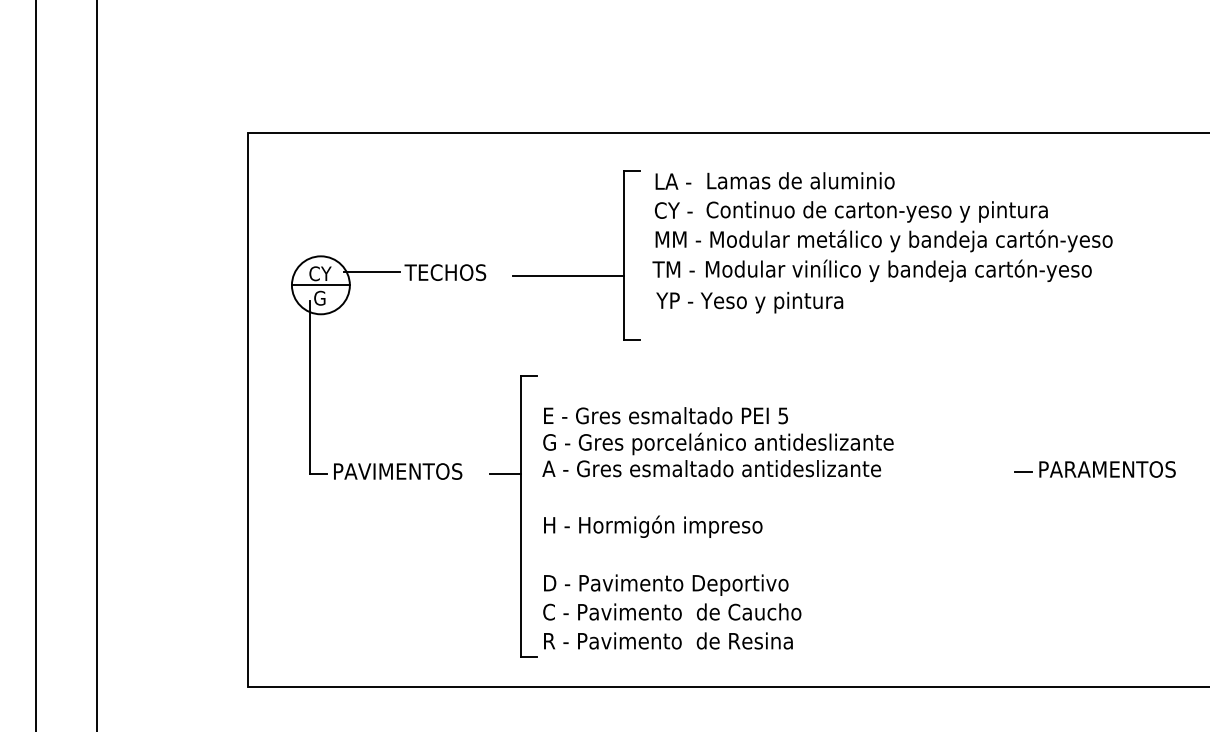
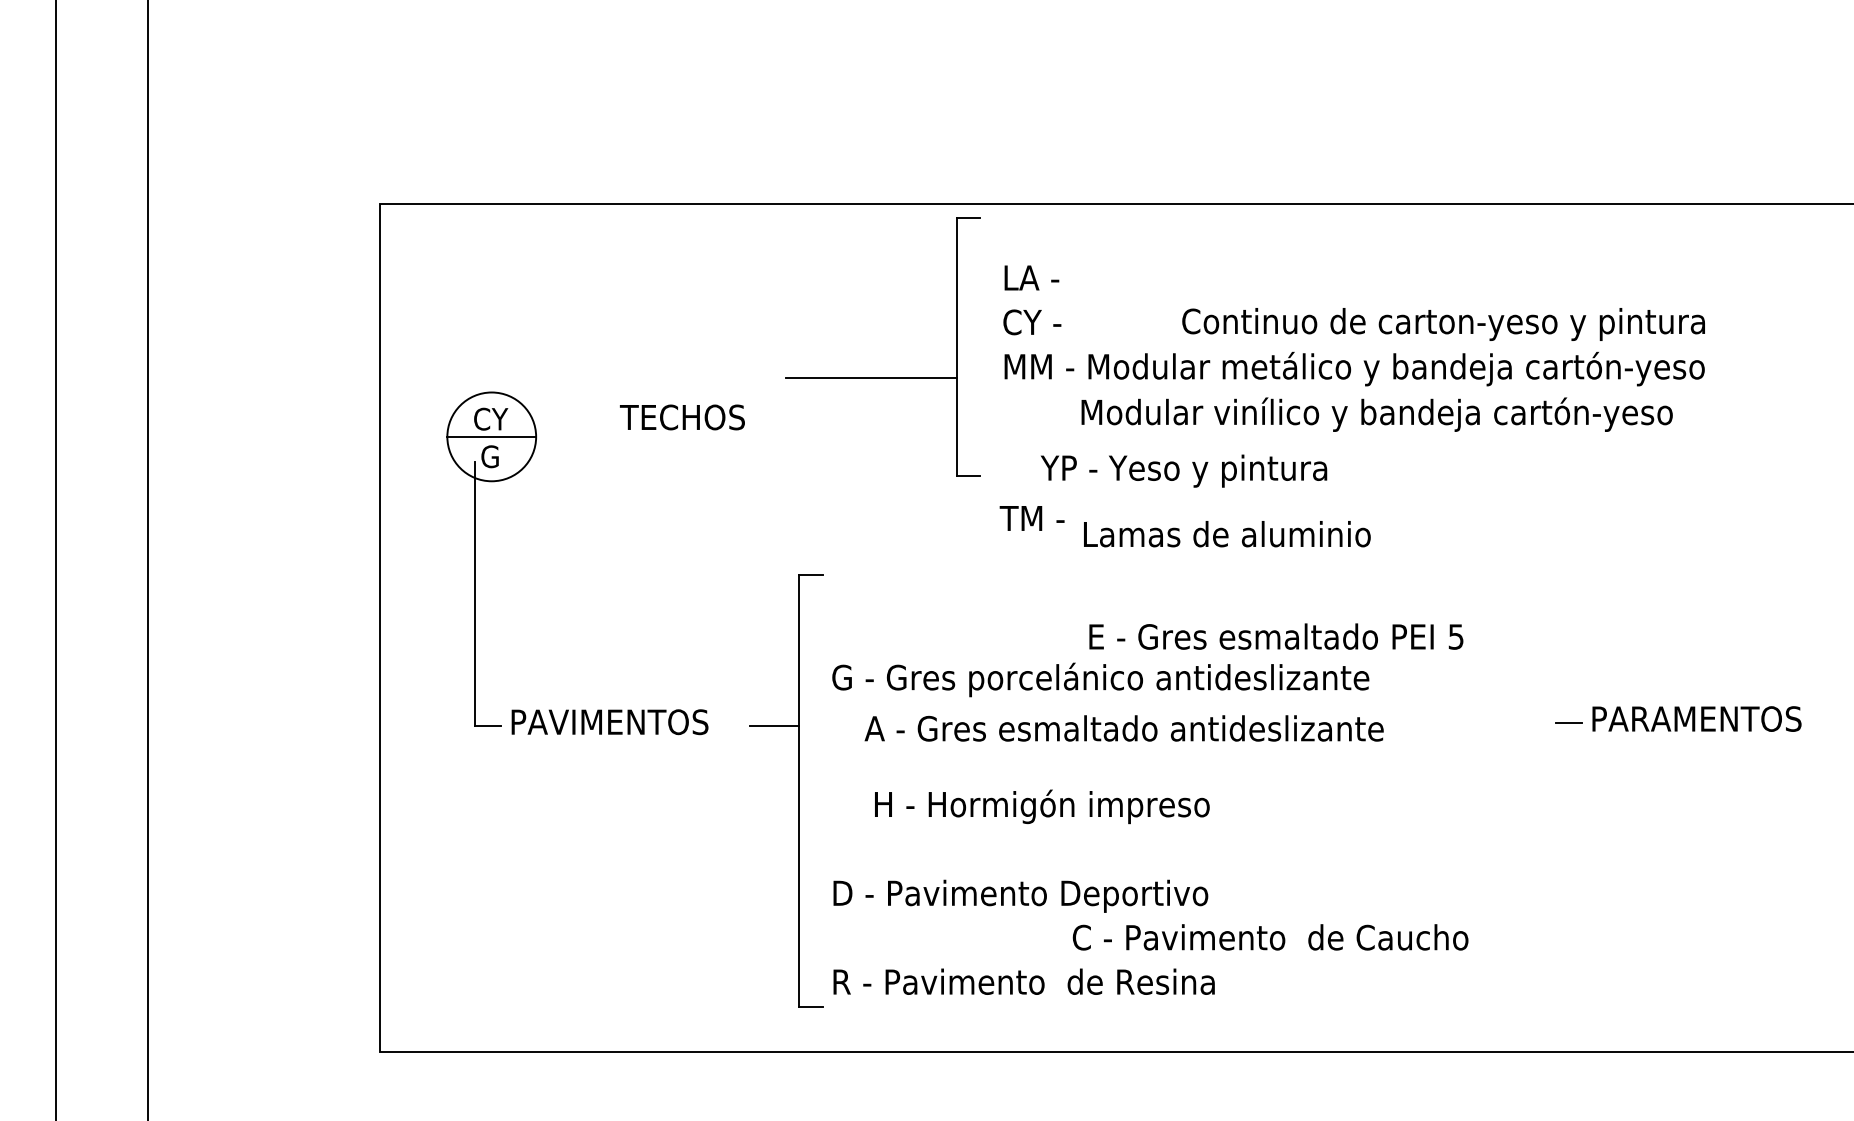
text: (800, 180) -> (1226, 533), moved
text: (876, 211) -> (1442, 323), moved
text: (673, 269) -> (1031, 518), moved
line: (371, 271) -> (569, 415), removed
part: (576, 275) -> (883, 377), moved
text: (749, 302) -> (1183, 470), moved
text: (665, 415) -> (1275, 636), moved
text: (711, 468) -> (1123, 728), moved
text: (653, 526) -> (1042, 806), moved
text: (672, 611) -> (1270, 936), moved

